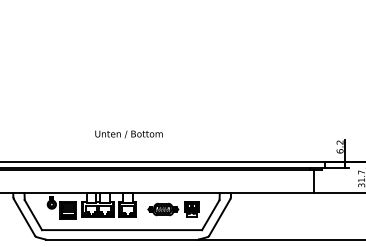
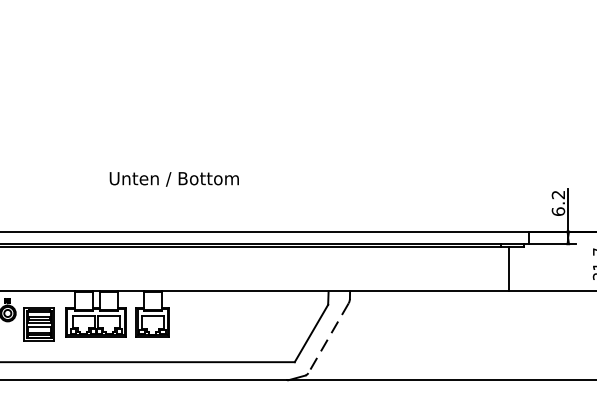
text: (128, 134) -> (173, 179), moved
part: (173, 209) -> (240, 322), removed
line: (219, 218) -> (328, 339), solid -> dashed

